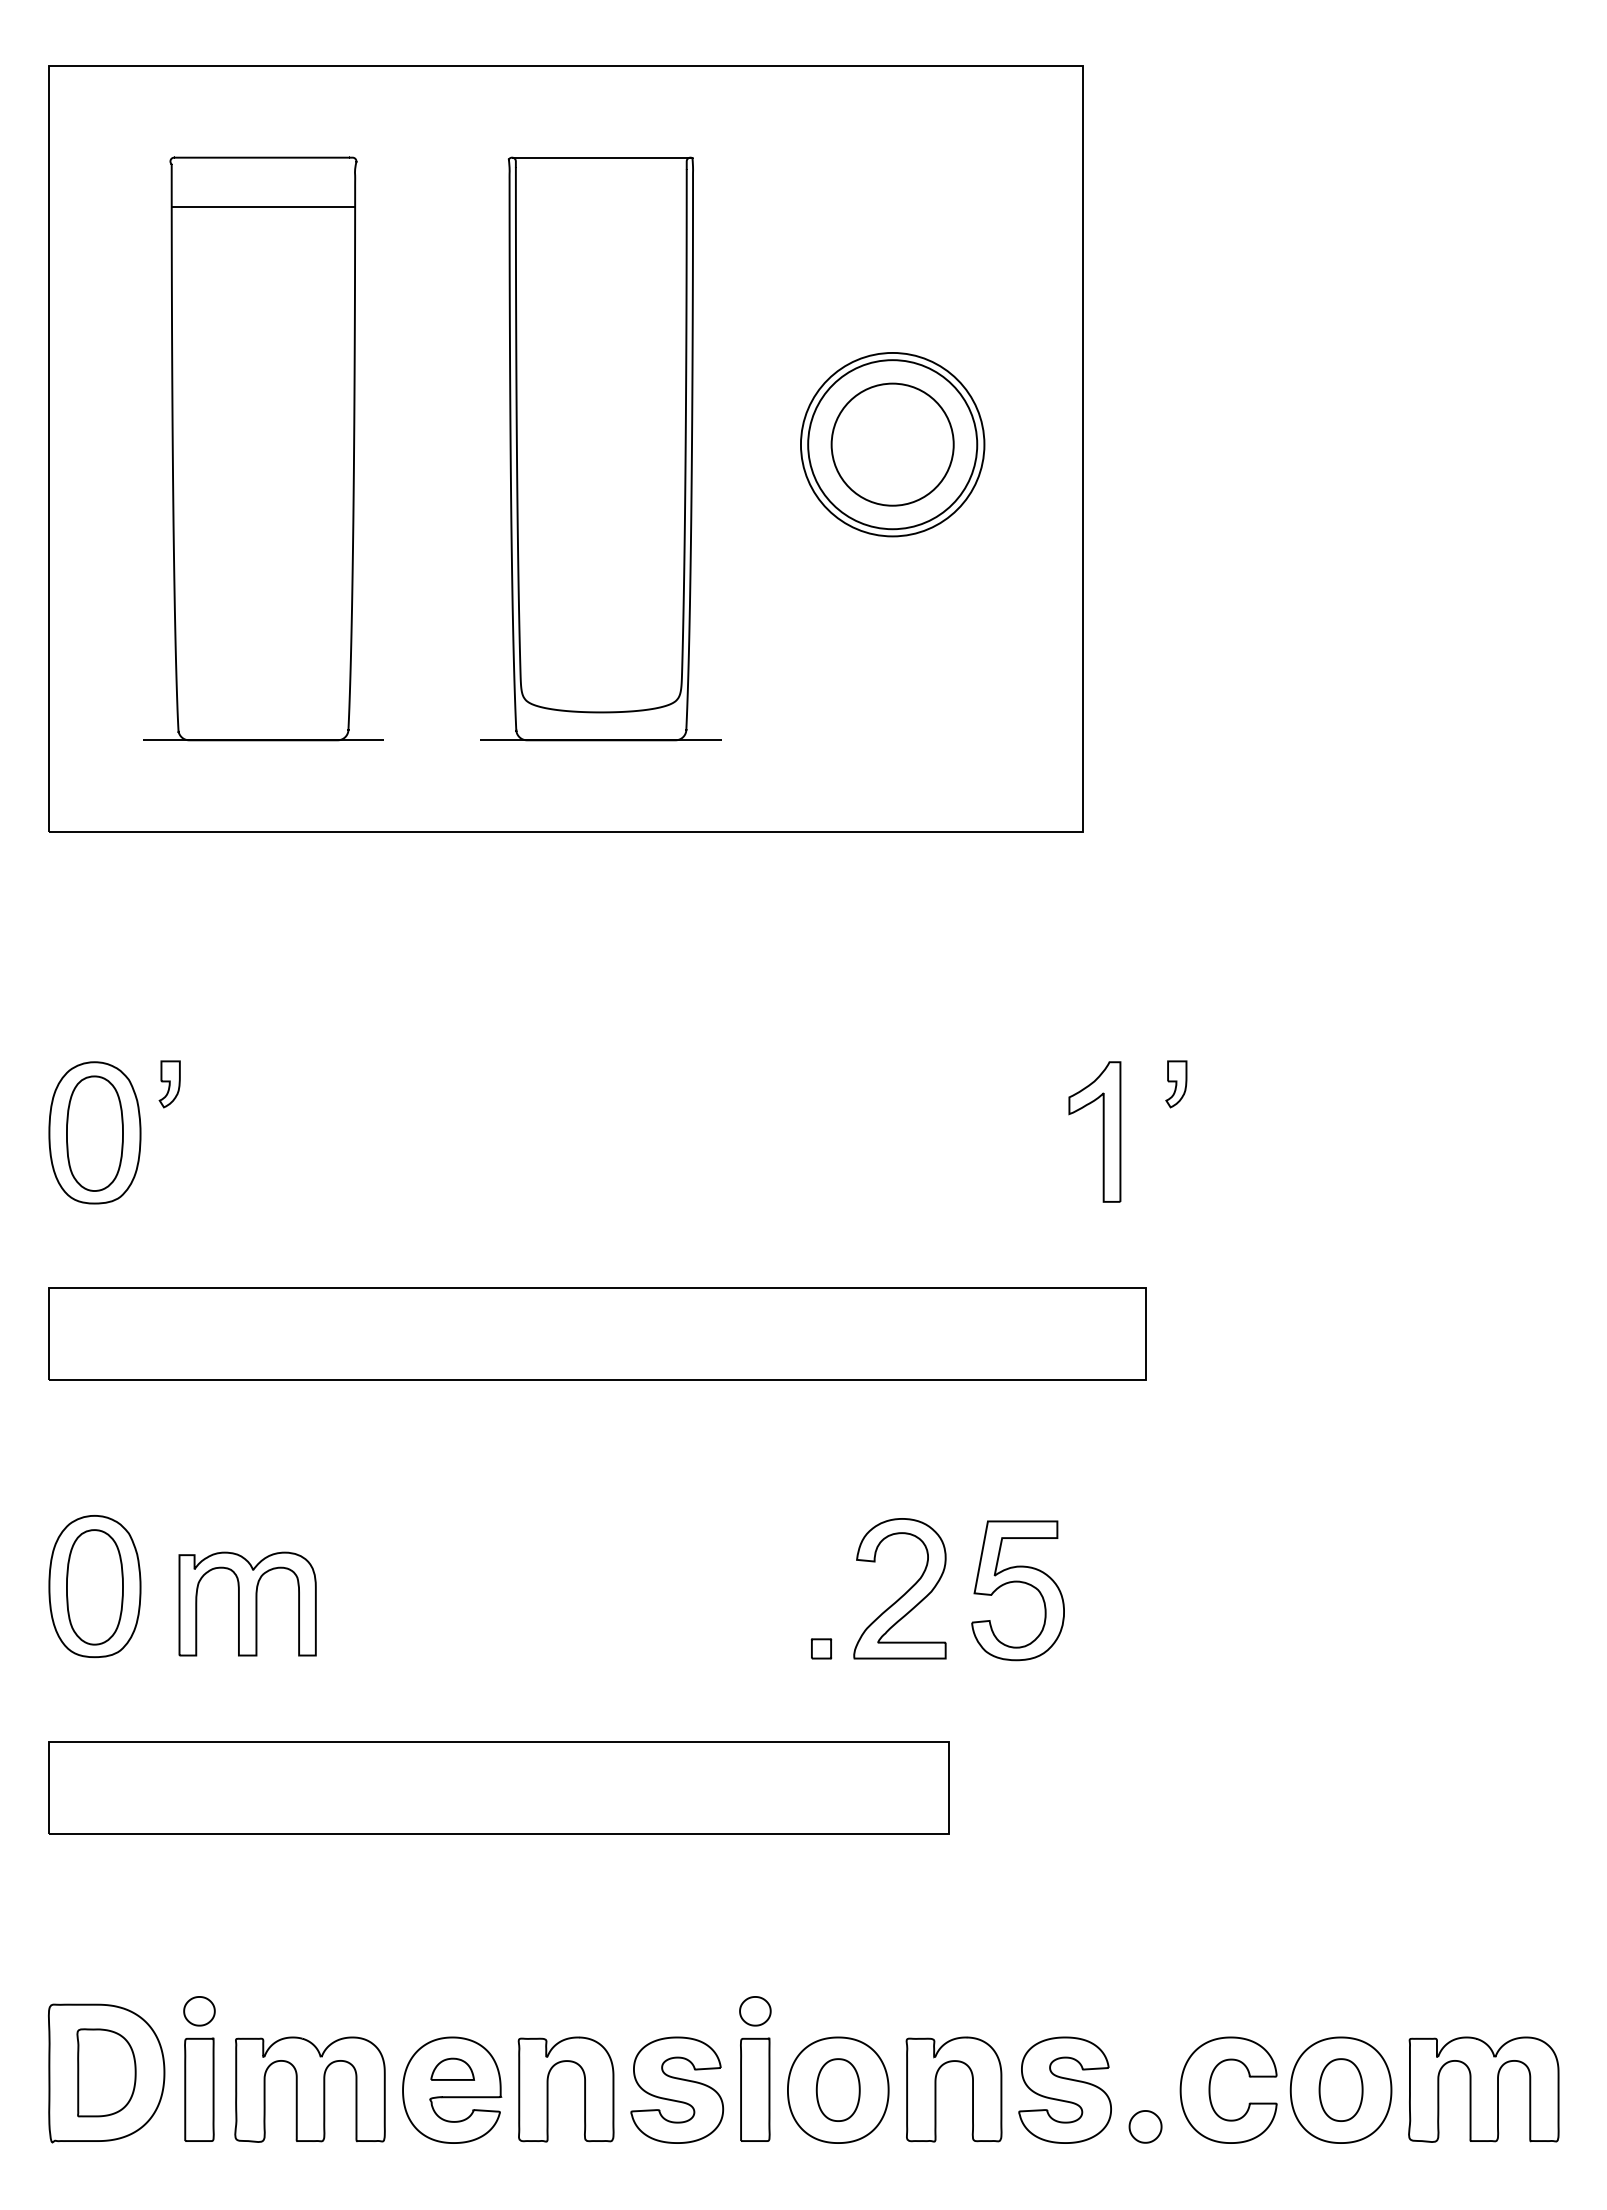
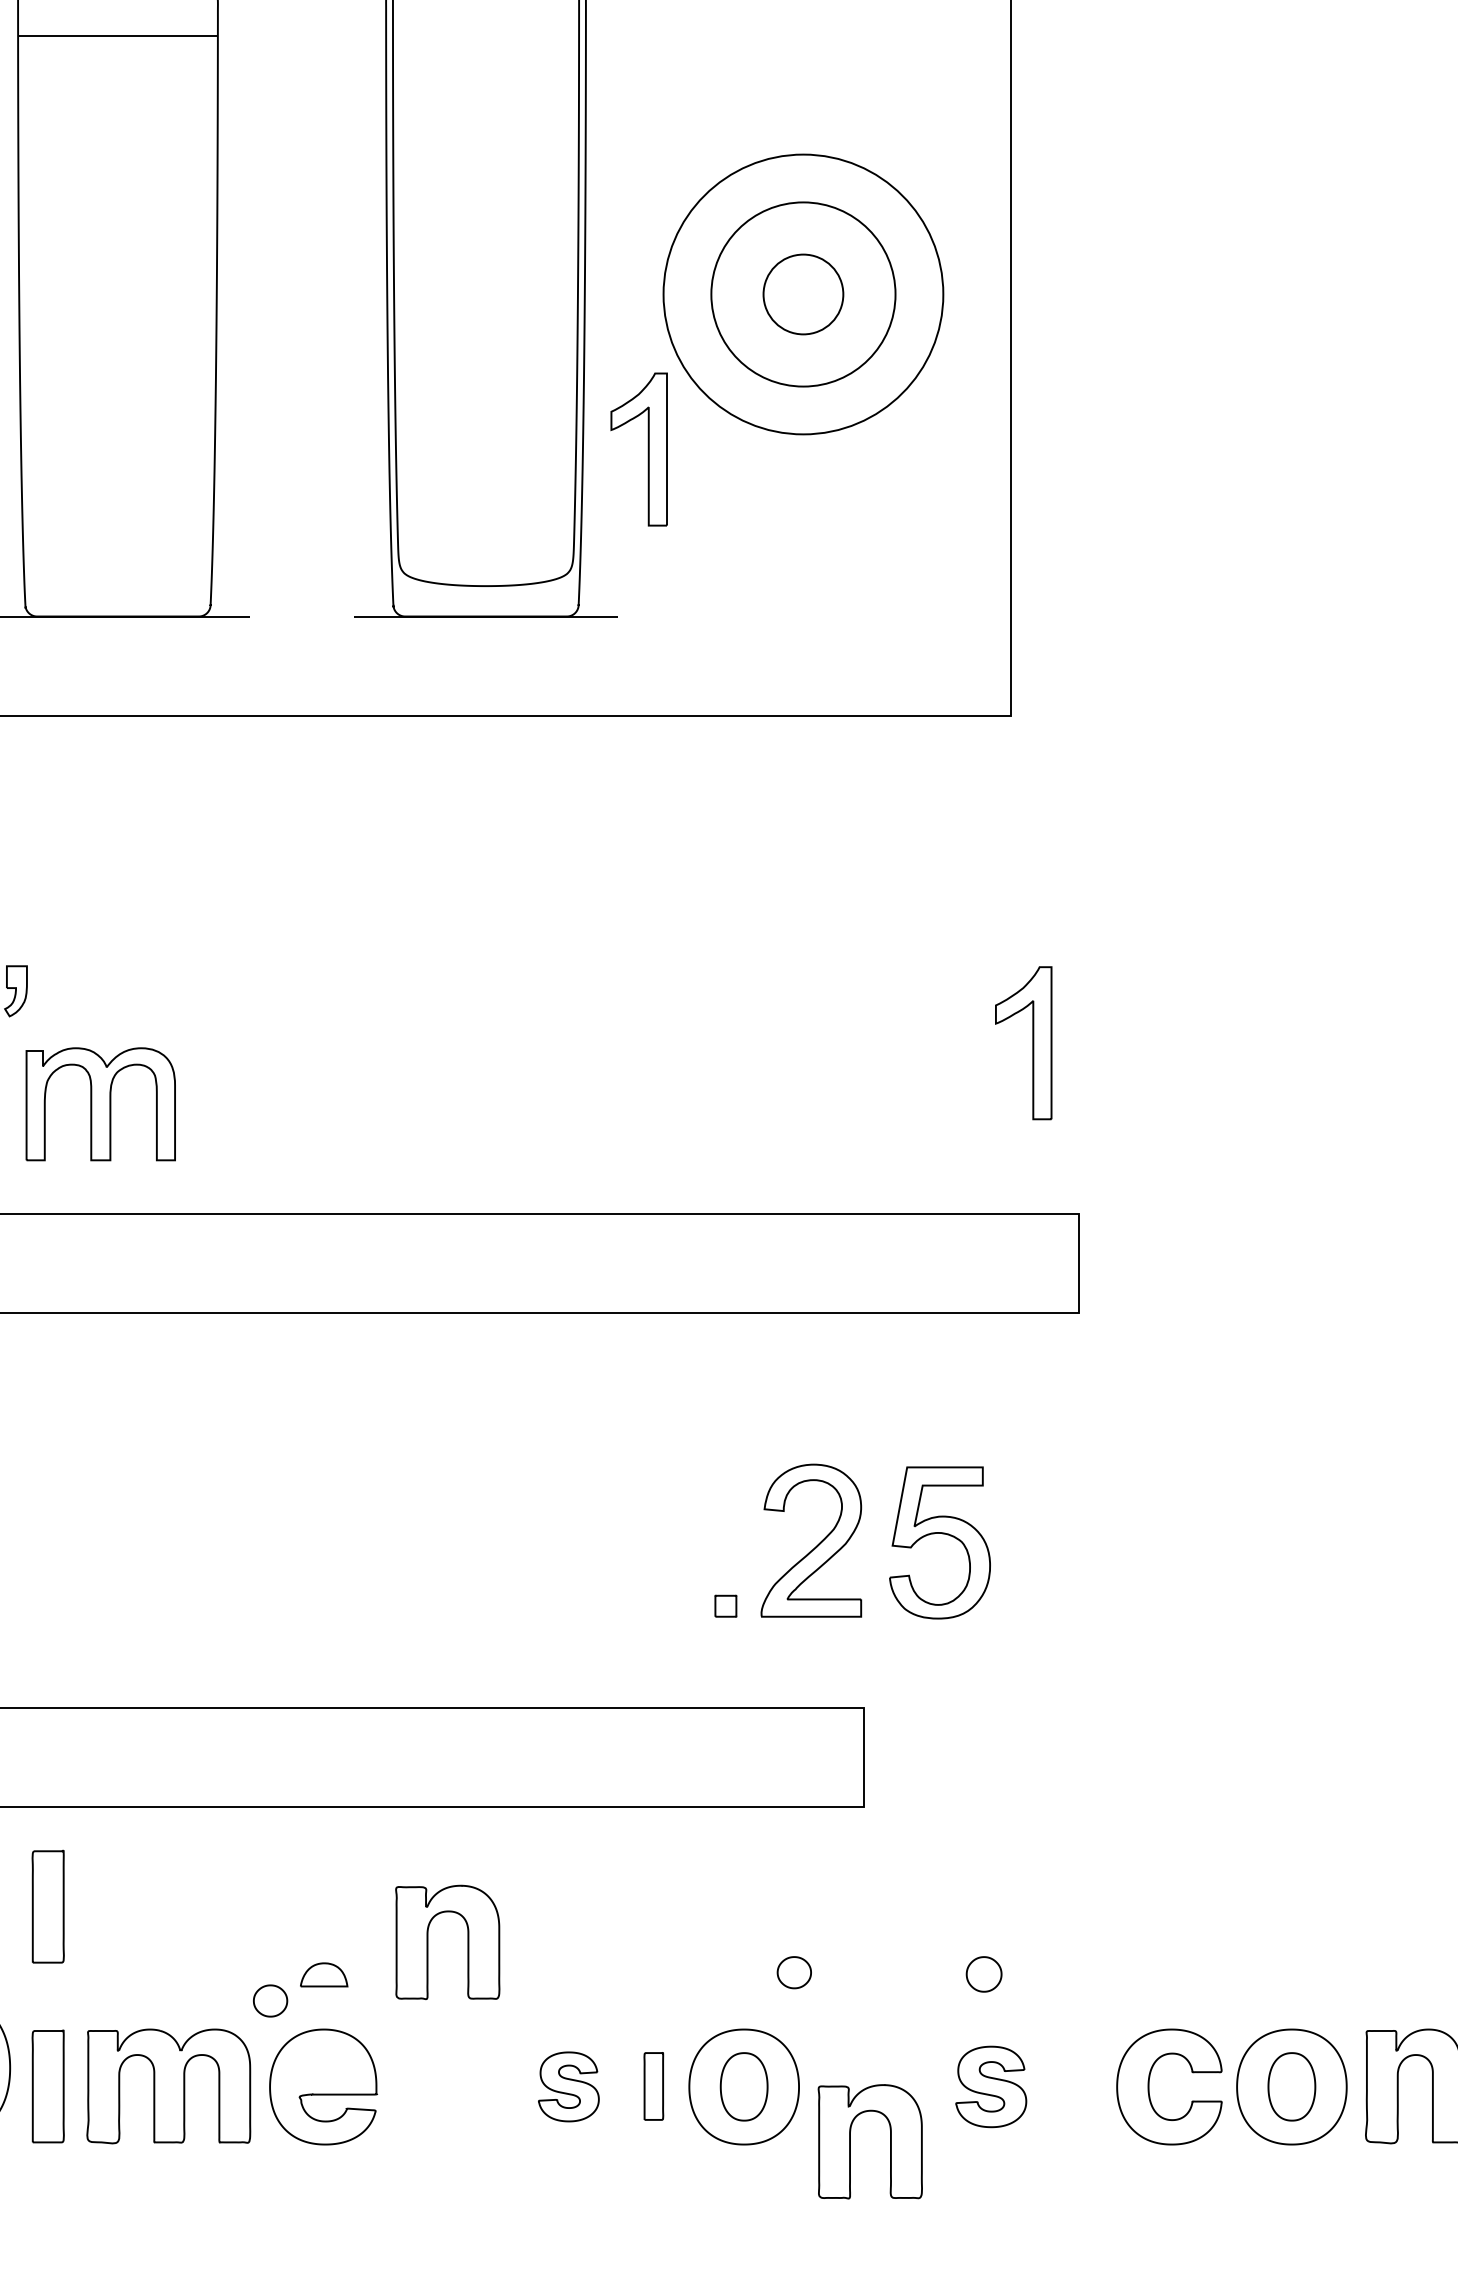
circle: (892, 444) -> (803, 294), size x0.6
circle: (892, 444) -> (803, 294), size x1.4
part: (749, 586) -> (647, 448), added
part: (1176, 1084) -> (1112, 991), removed
part: (247, 1603) -> (100, 1103), moved
part: (199, 1924) -> (48, 1906), added
part: (199, 2011) -> (270, 2001), moved
part: (755, 2011) -> (794, 1972), moved
part: (452, 2068) -> (323, 1973), moved
part: (548, 2089) -> (428, 1942), moved
part: (677, 2089) -> (569, 2086), size x0.6
part: (755, 2089) -> (654, 2086), size x0.6
part: (936, 2089) -> (851, 2141), moved
part: (1064, 2089) -> (990, 2086), size x0.7
part: (1145, 2126) -> (984, 1973), moved

